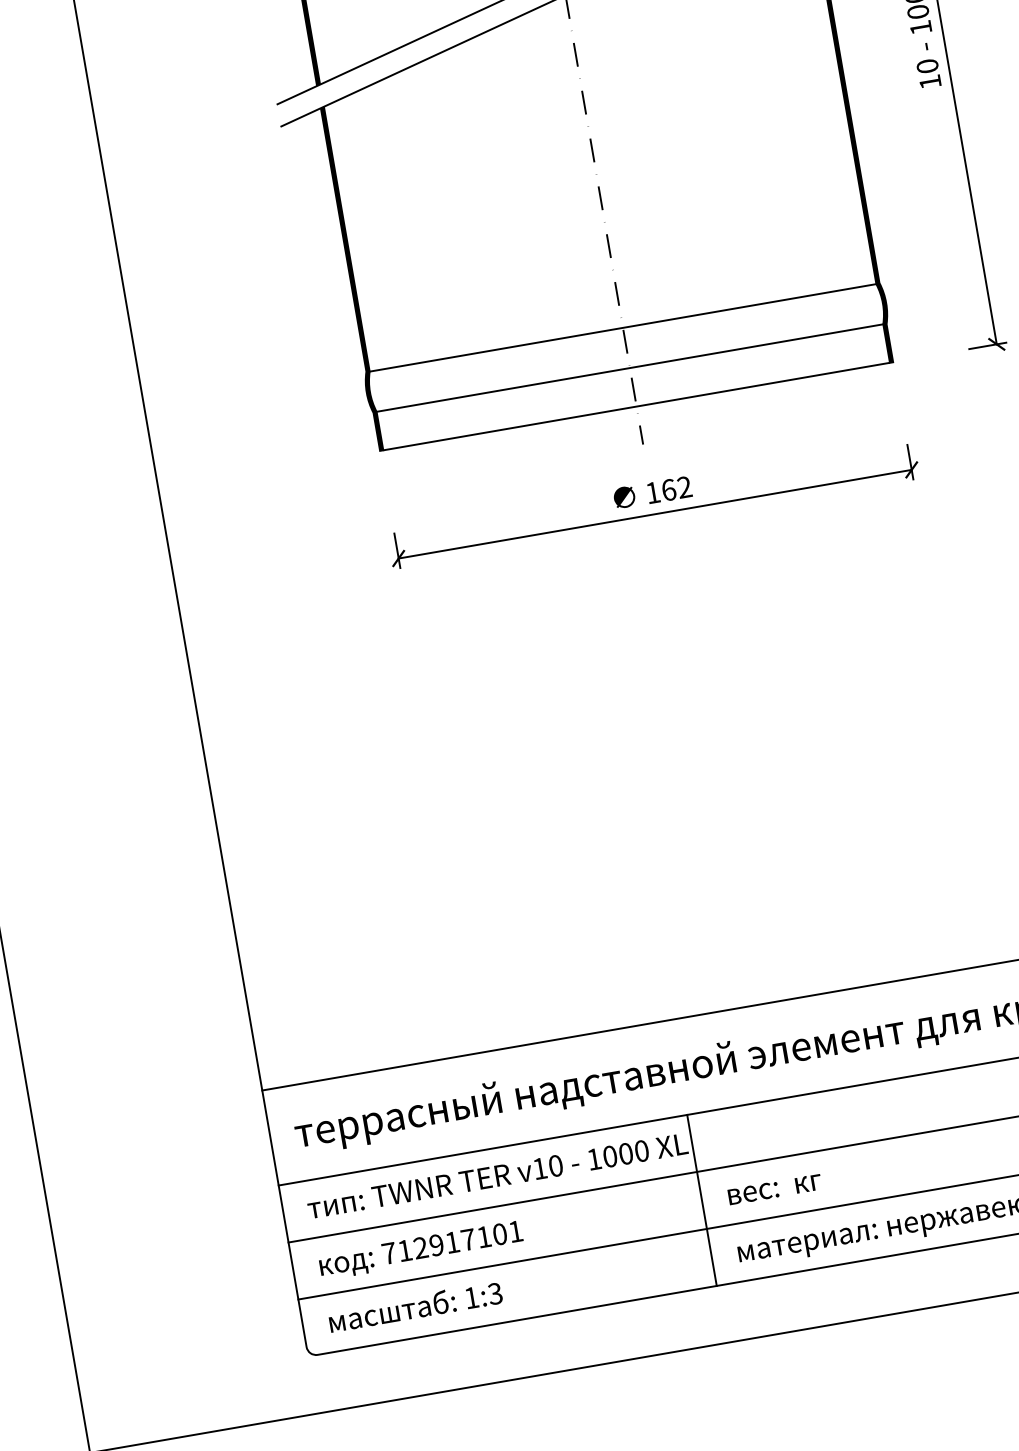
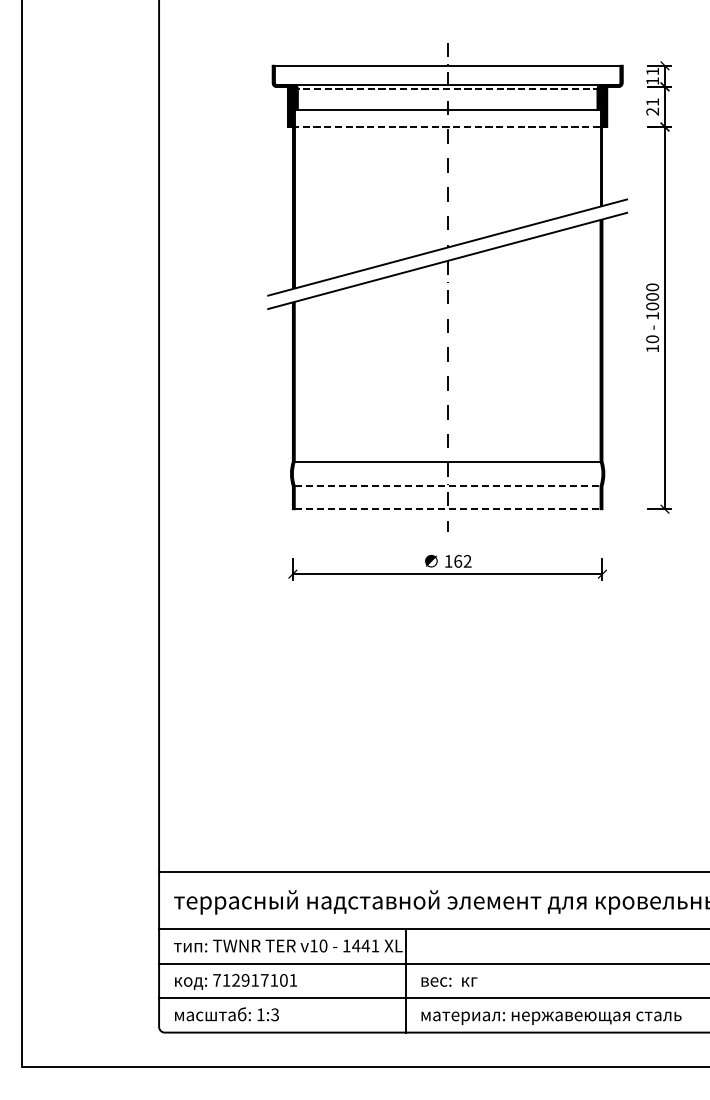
line: (629, 367) -> (447, 485), solid -> dashed
line: (636, 407) -> (447, 509), solid -> dashed
text: (625, 1153) -> (365, 945), 1000 -> 1441

